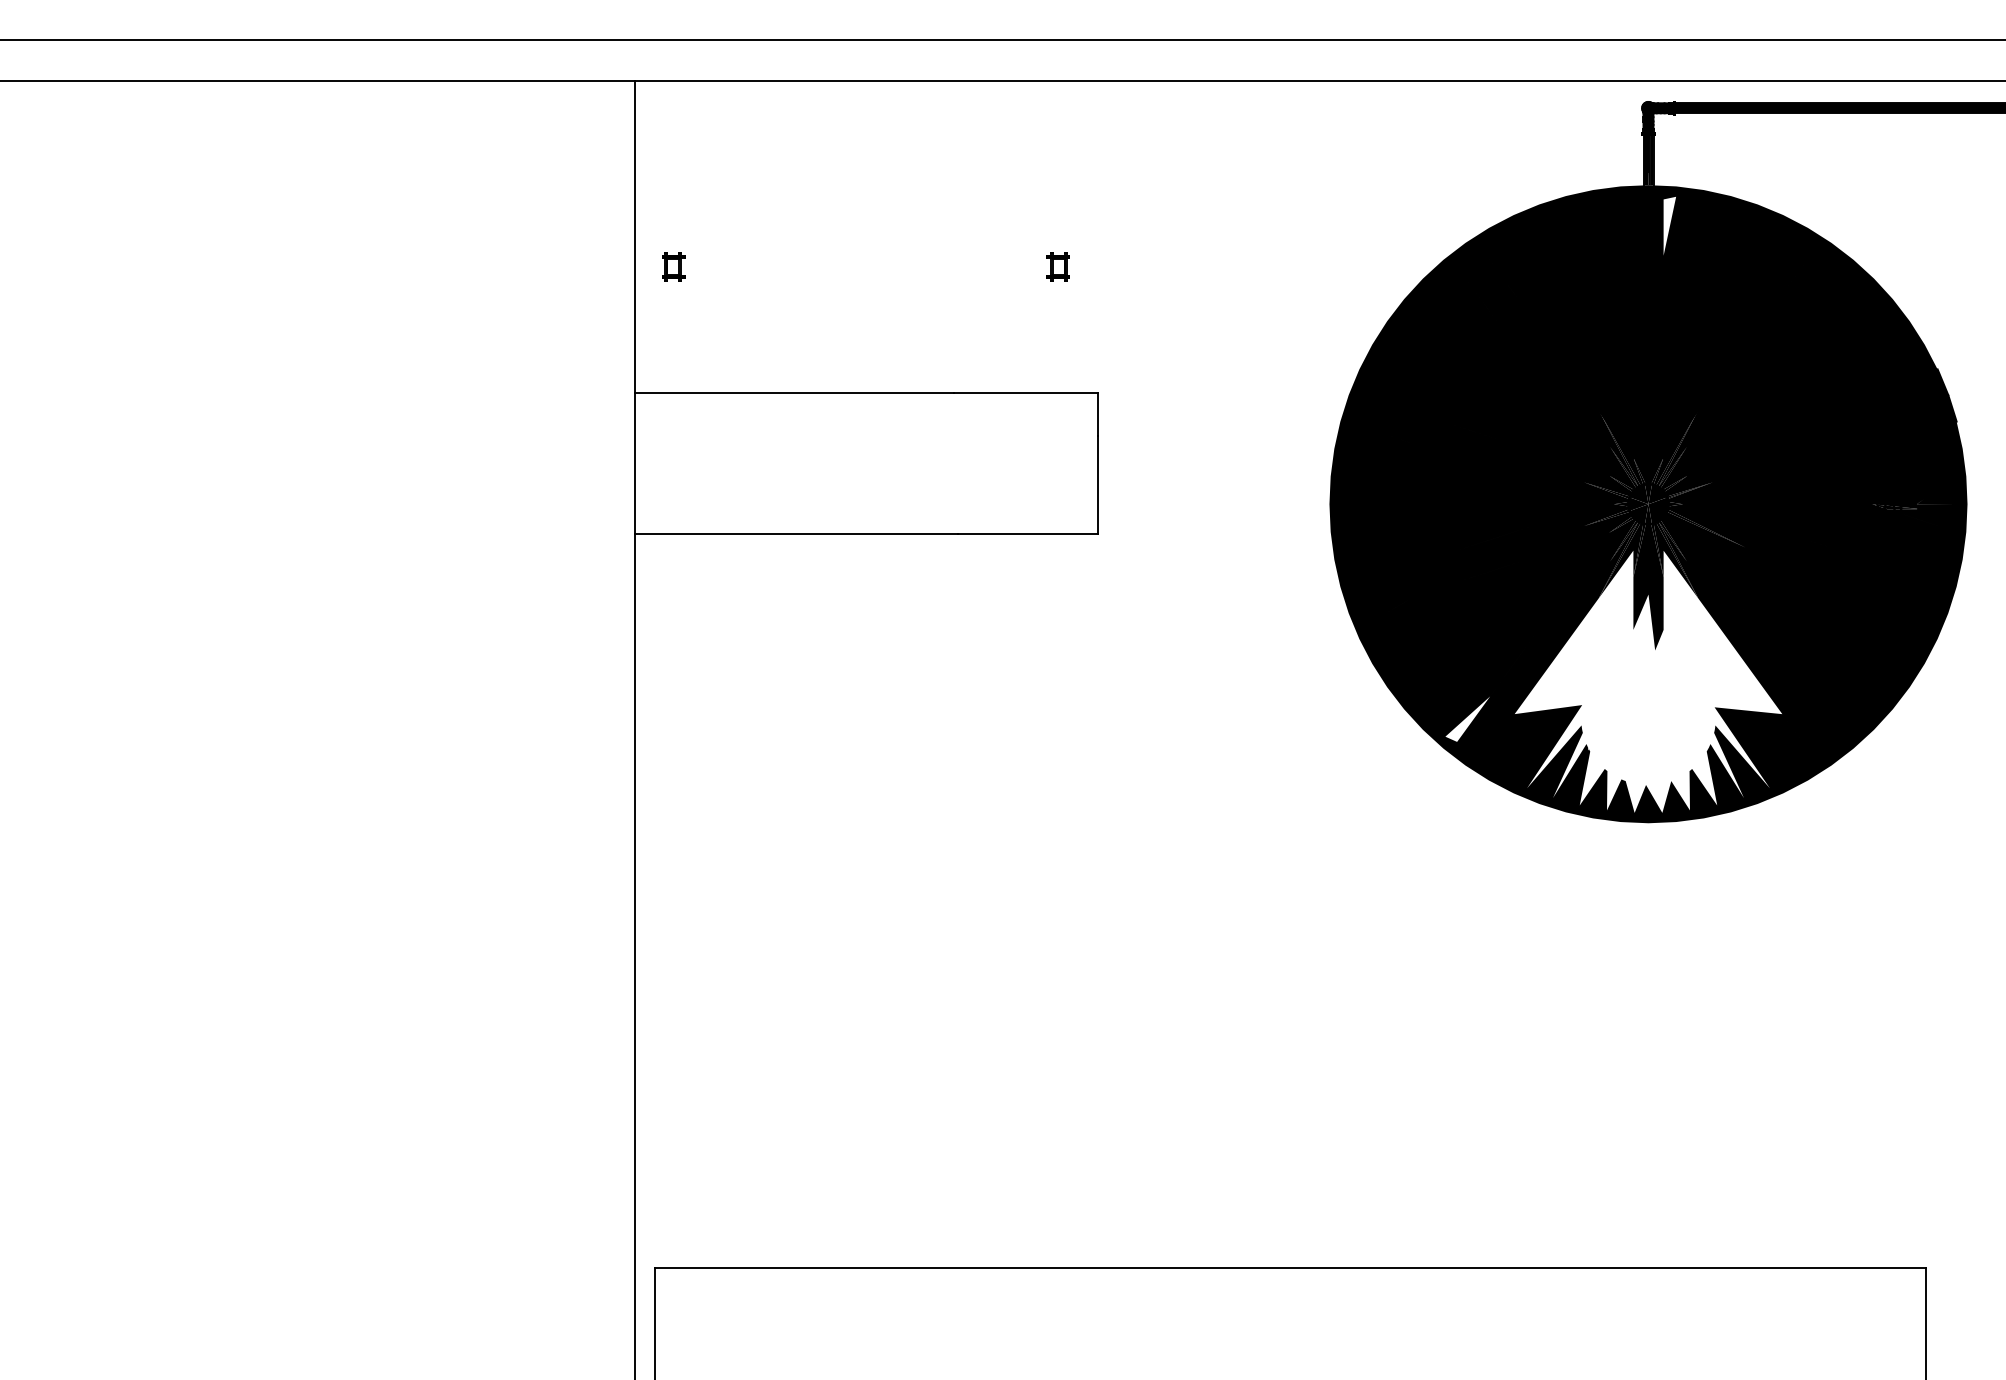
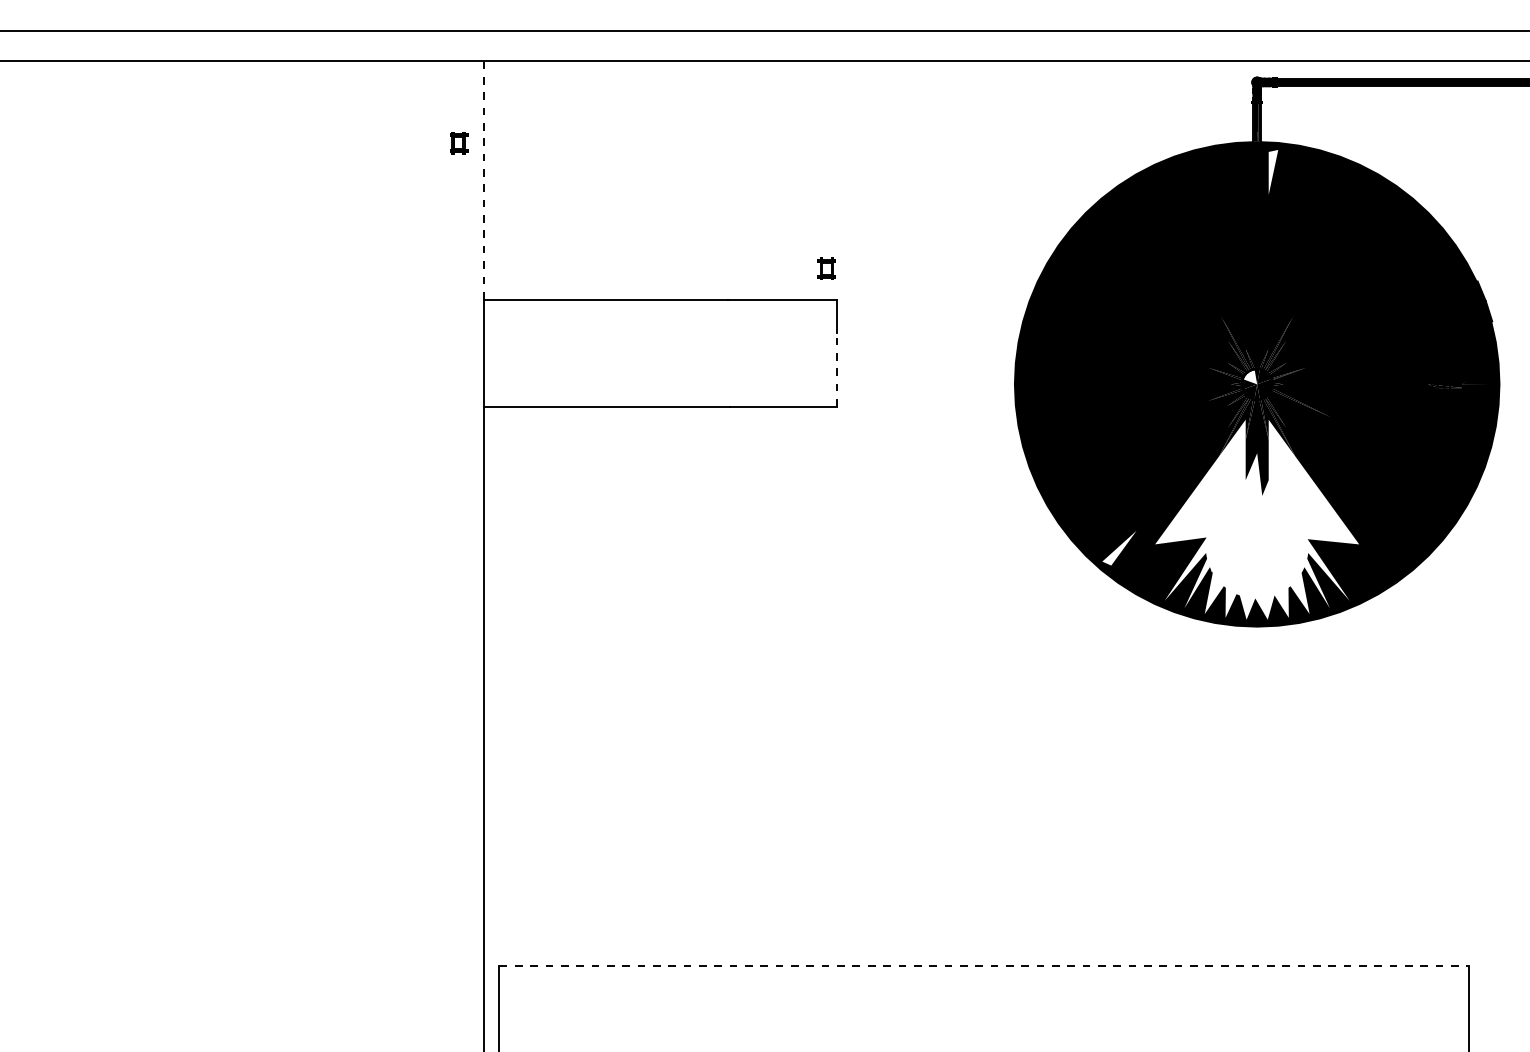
line: (634, 236) -> (484, 180), solid -> dashed
part: (673, 266) -> (458, 142), moved
part: (1057, 266) -> (825, 268), moved
line: (1097, 484) -> (837, 369), solid -> dashed
fill: (1638, 494) -> (1249, 376), removed
line: (1290, 1267) -> (984, 966), solid -> dashed

